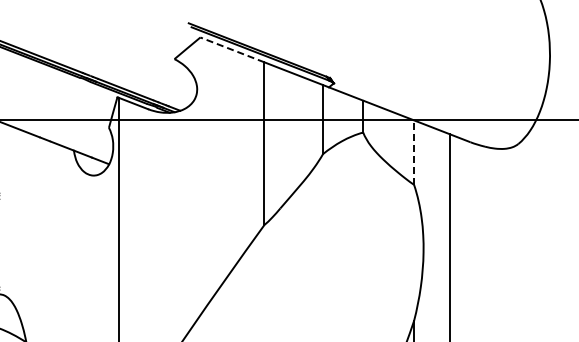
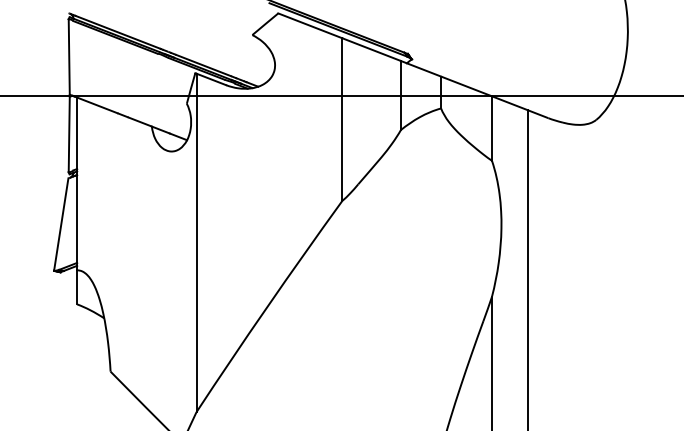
line: (231, 49) -> (309, 25), dashed -> solid
line: (413, 152) -> (491, 128), dashed -> solid

